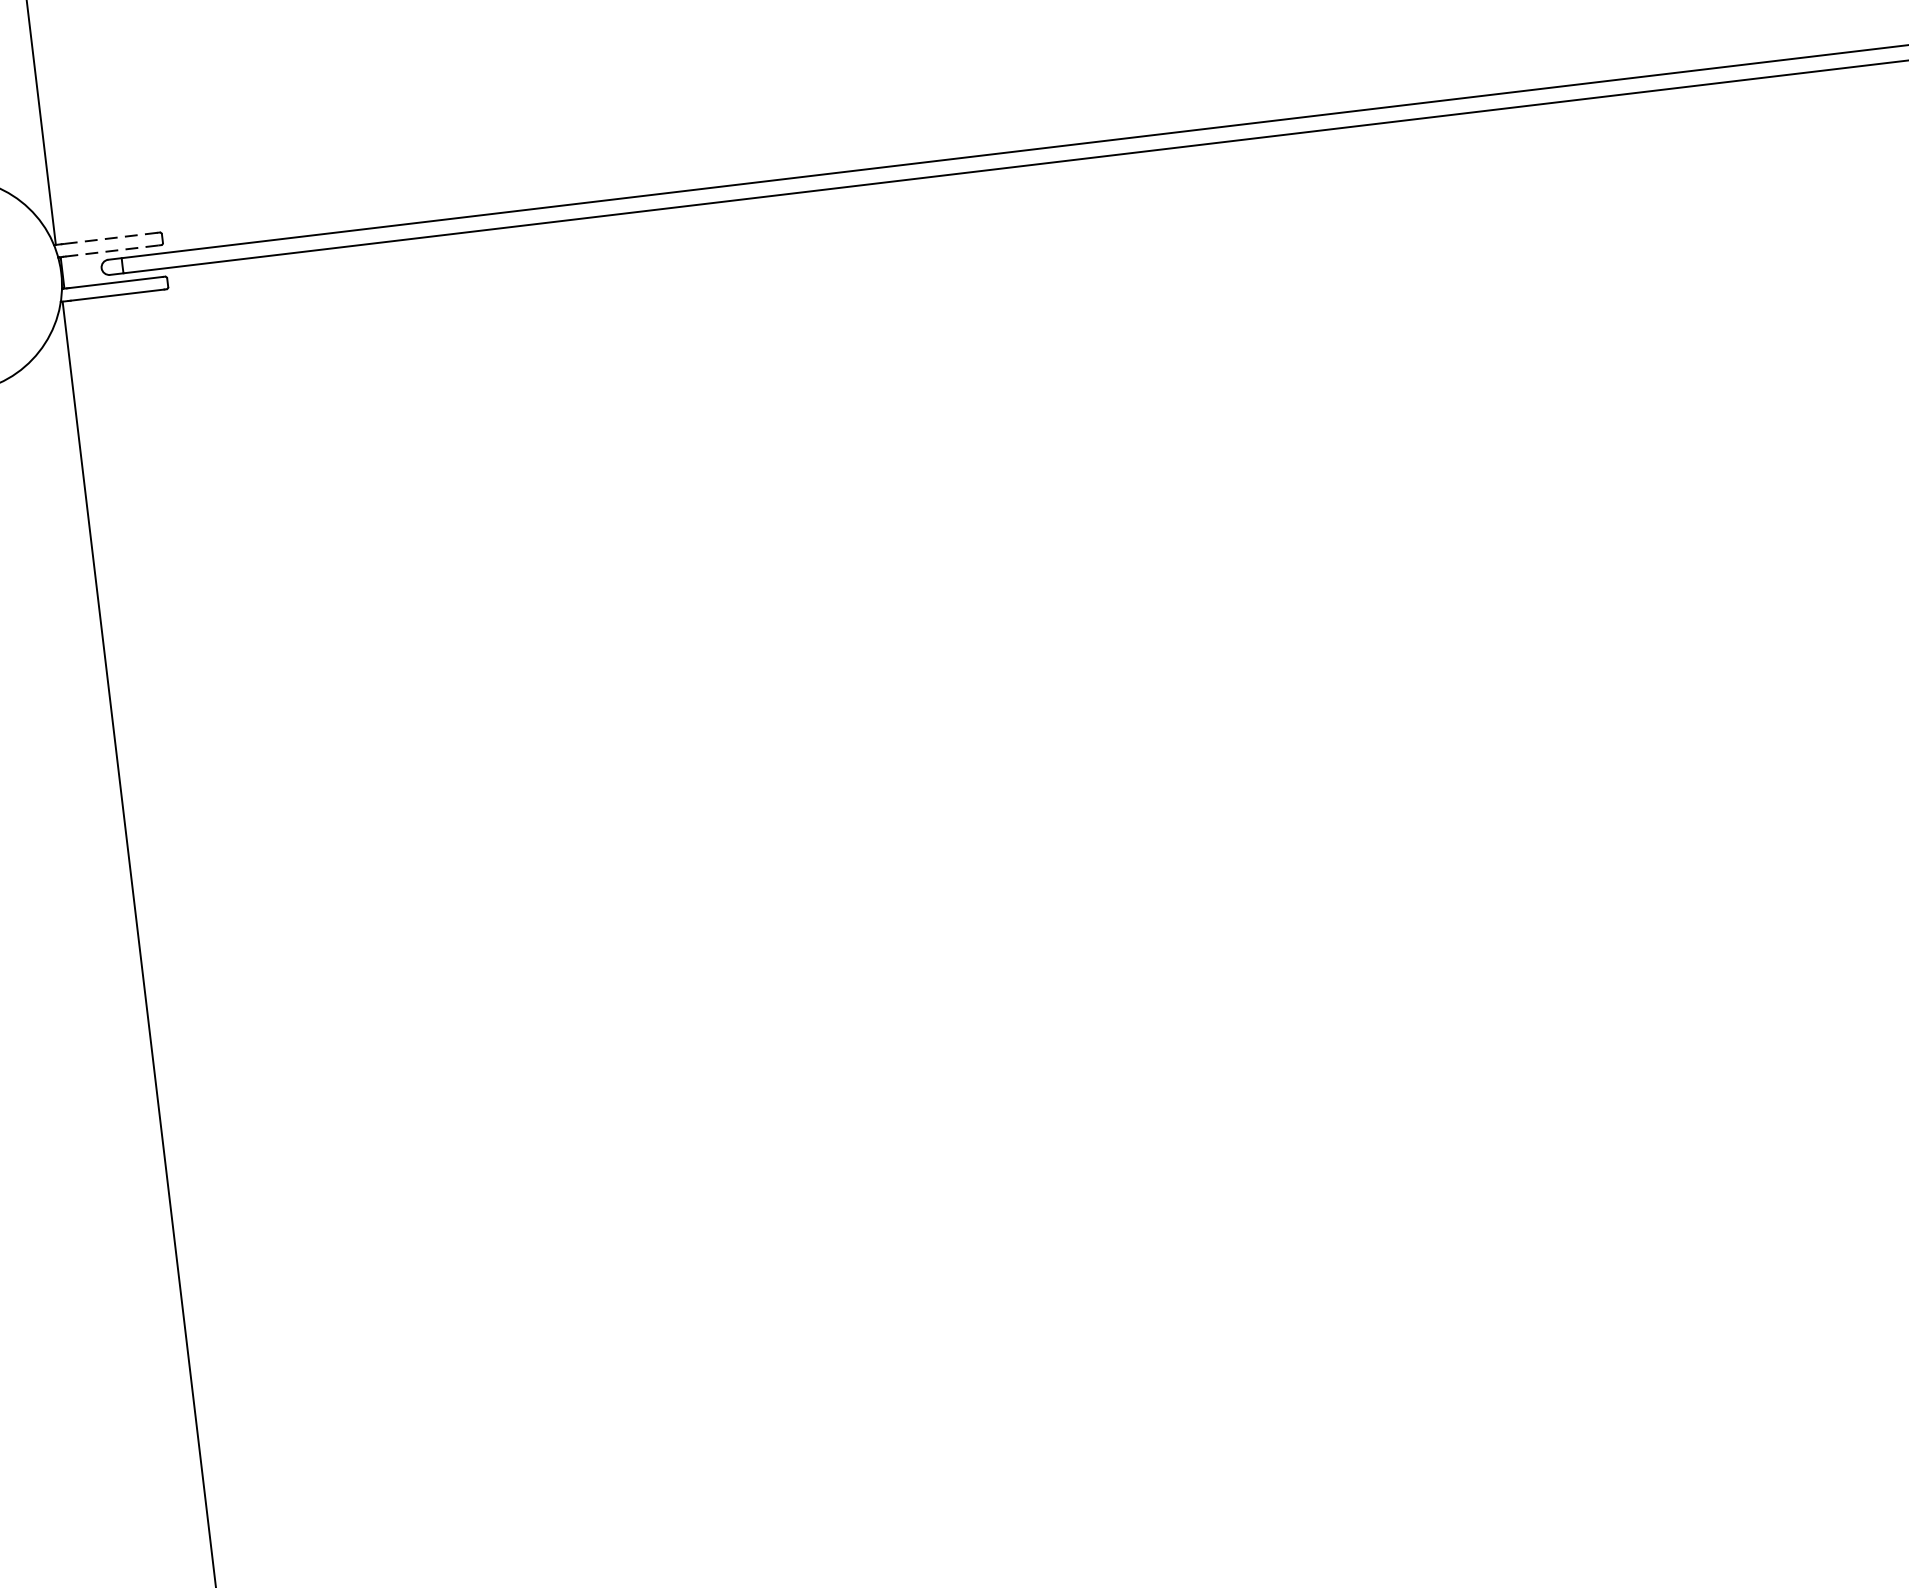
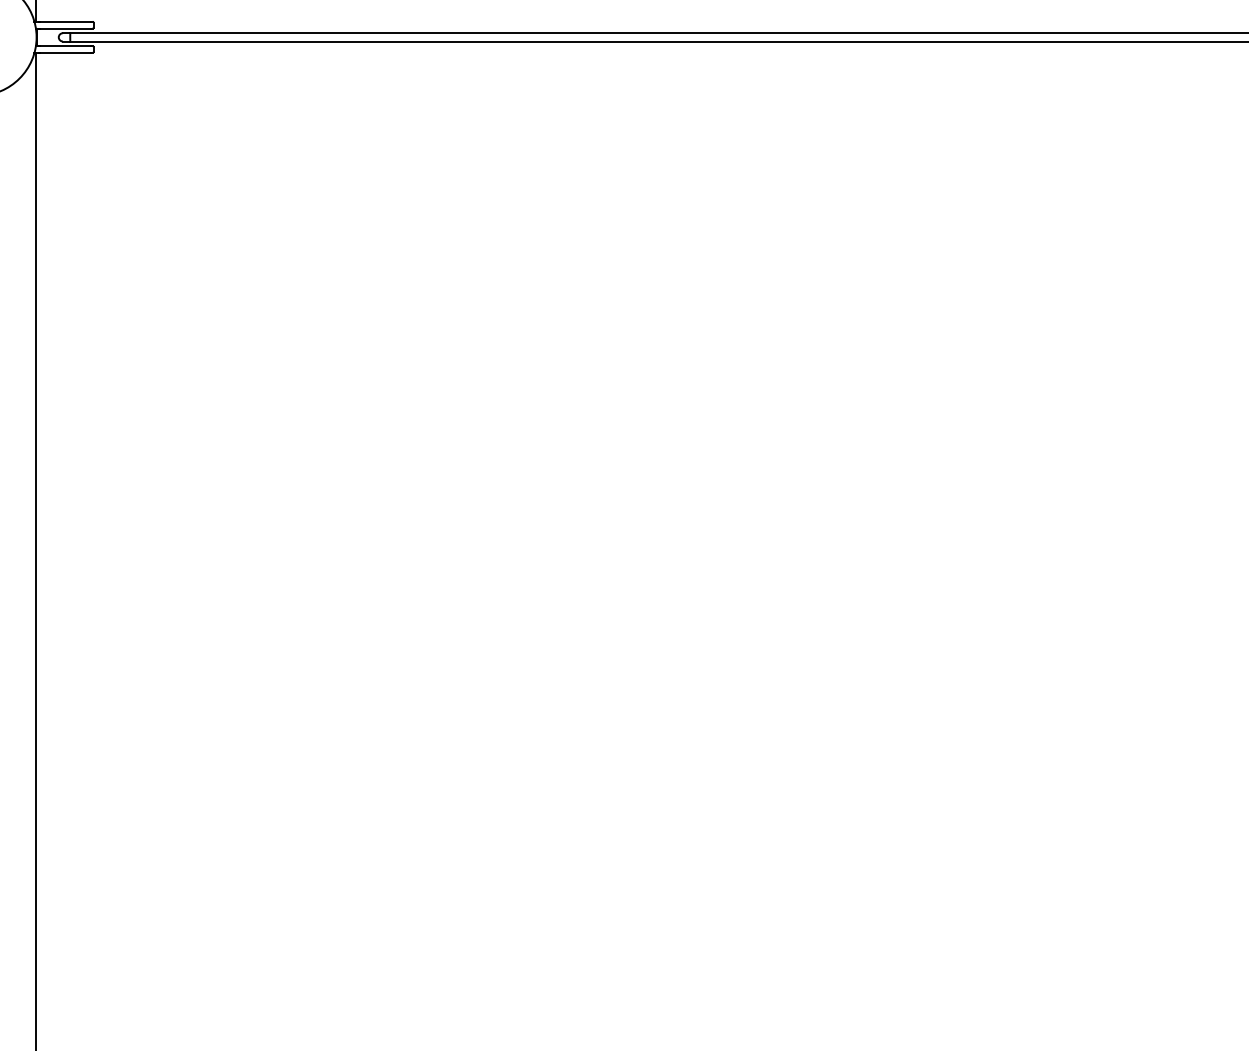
line: (110, 237) -> (65, 21), dashed -> solid
line: (111, 250) -> (65, 28), dashed -> solid

